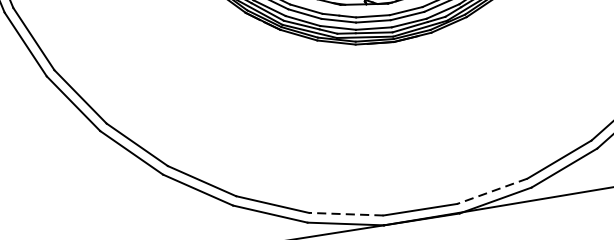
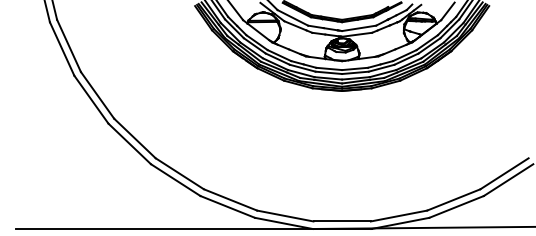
line: (491, 192) -> (398, 216), dashed -> solid
line: (346, 214) -> (285, 216), dashed -> solid

